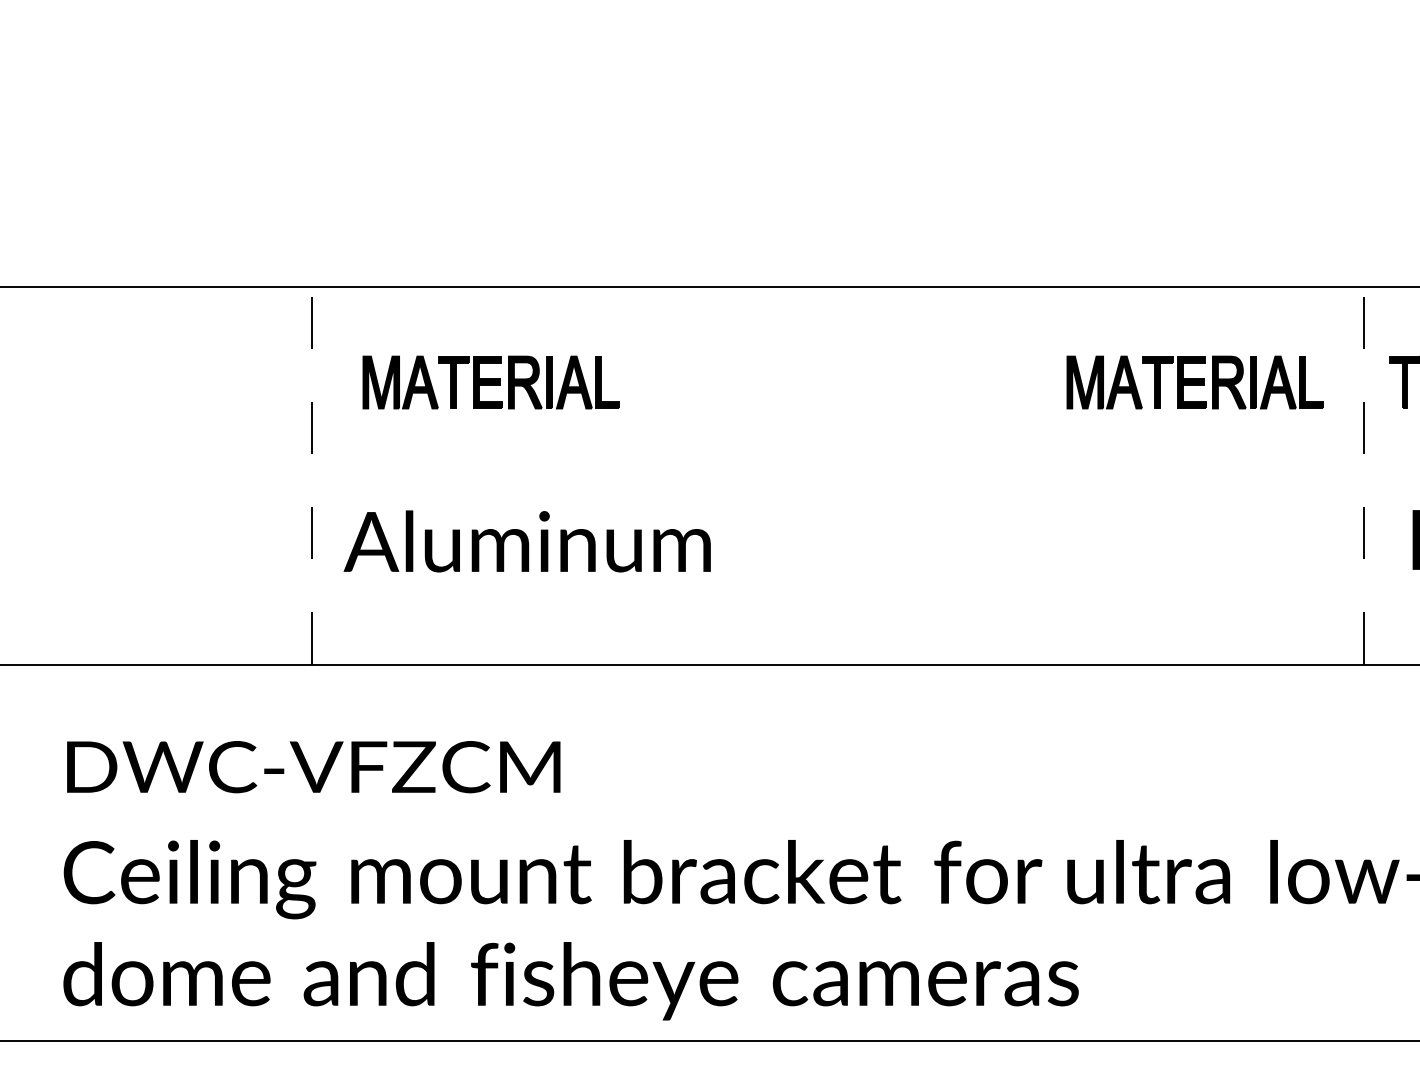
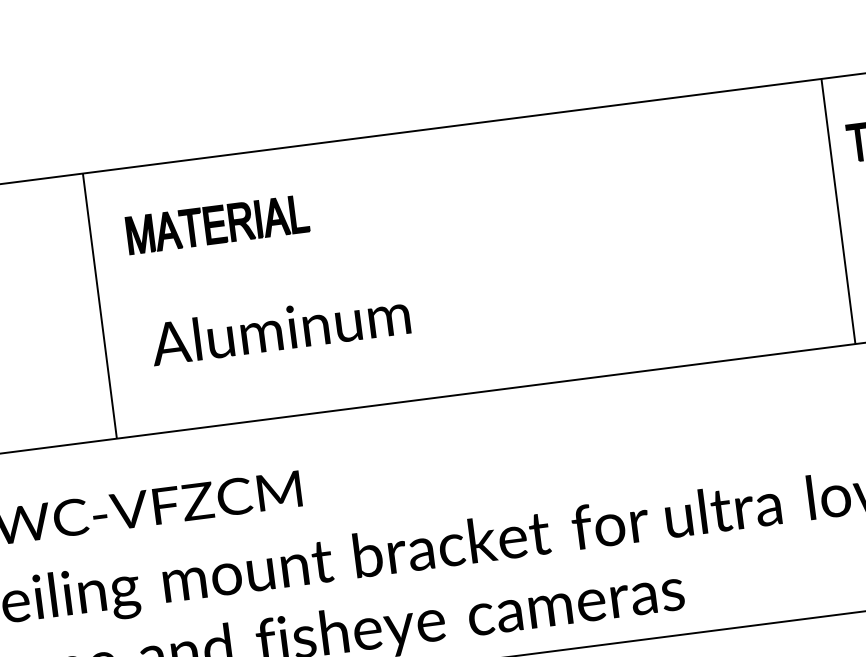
part: (1194, 382) -> (711, 161), removed
line: (311, 475) -> (99, 306), dashed -> solid
line: (1364, 475) -> (838, 211), dashed -> solid
text: (526, 541) -> (279, 328), moved

